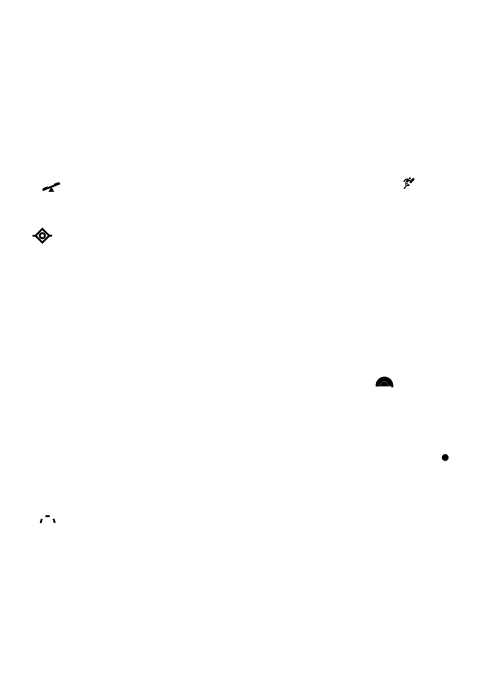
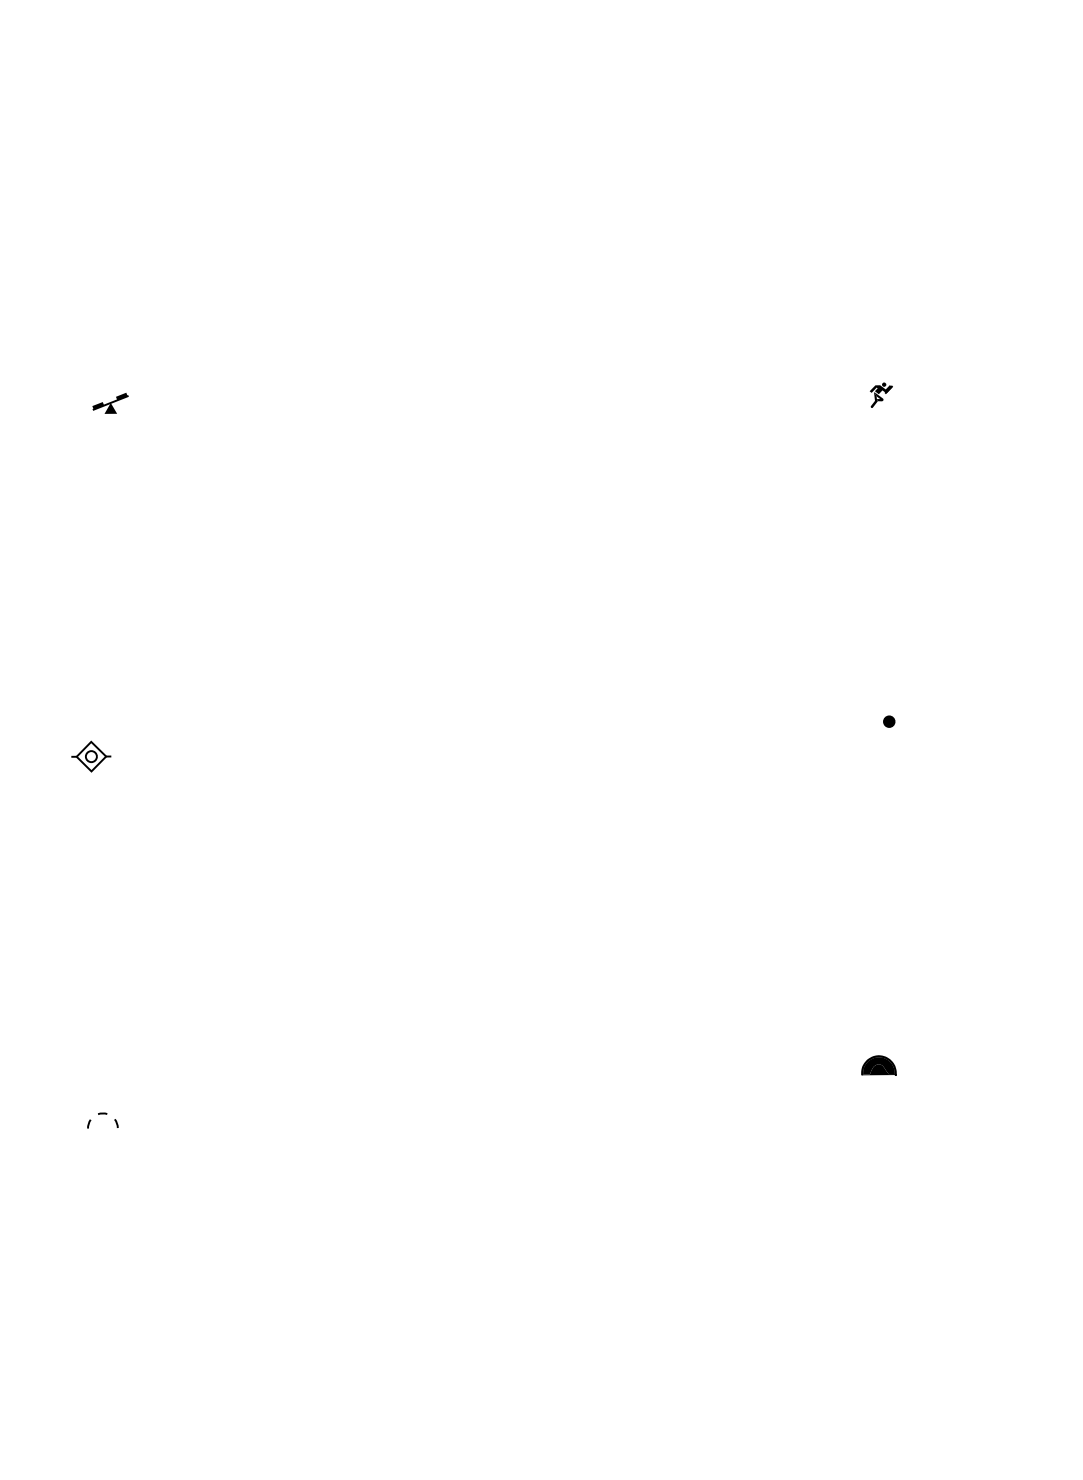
part: (41, 235) -> (89, 756), moved
part: (384, 381) -> (879, 1064), moved
part: (444, 457) -> (887, 721), moved

